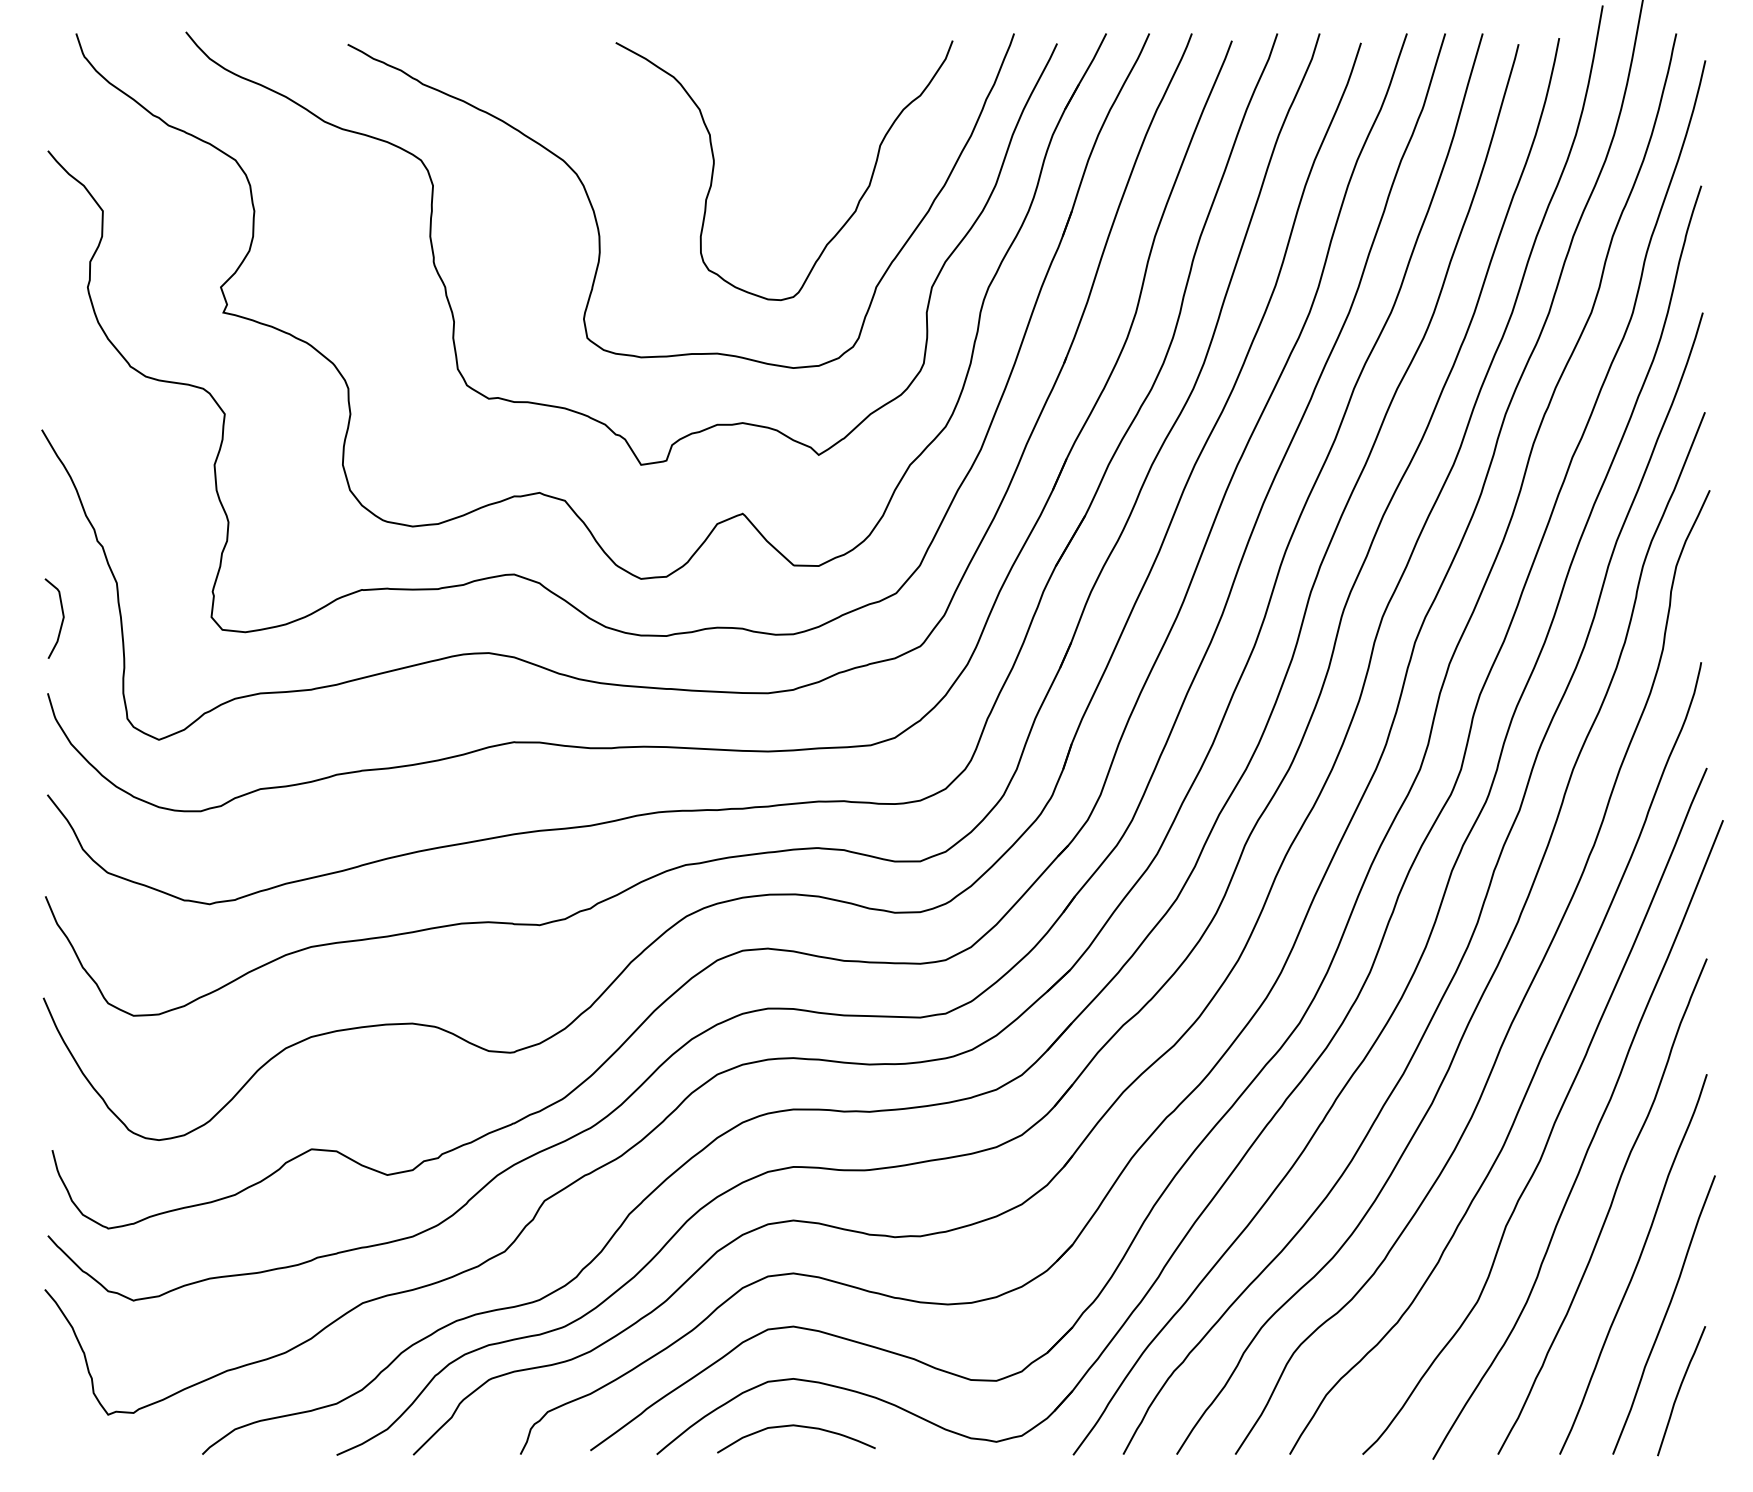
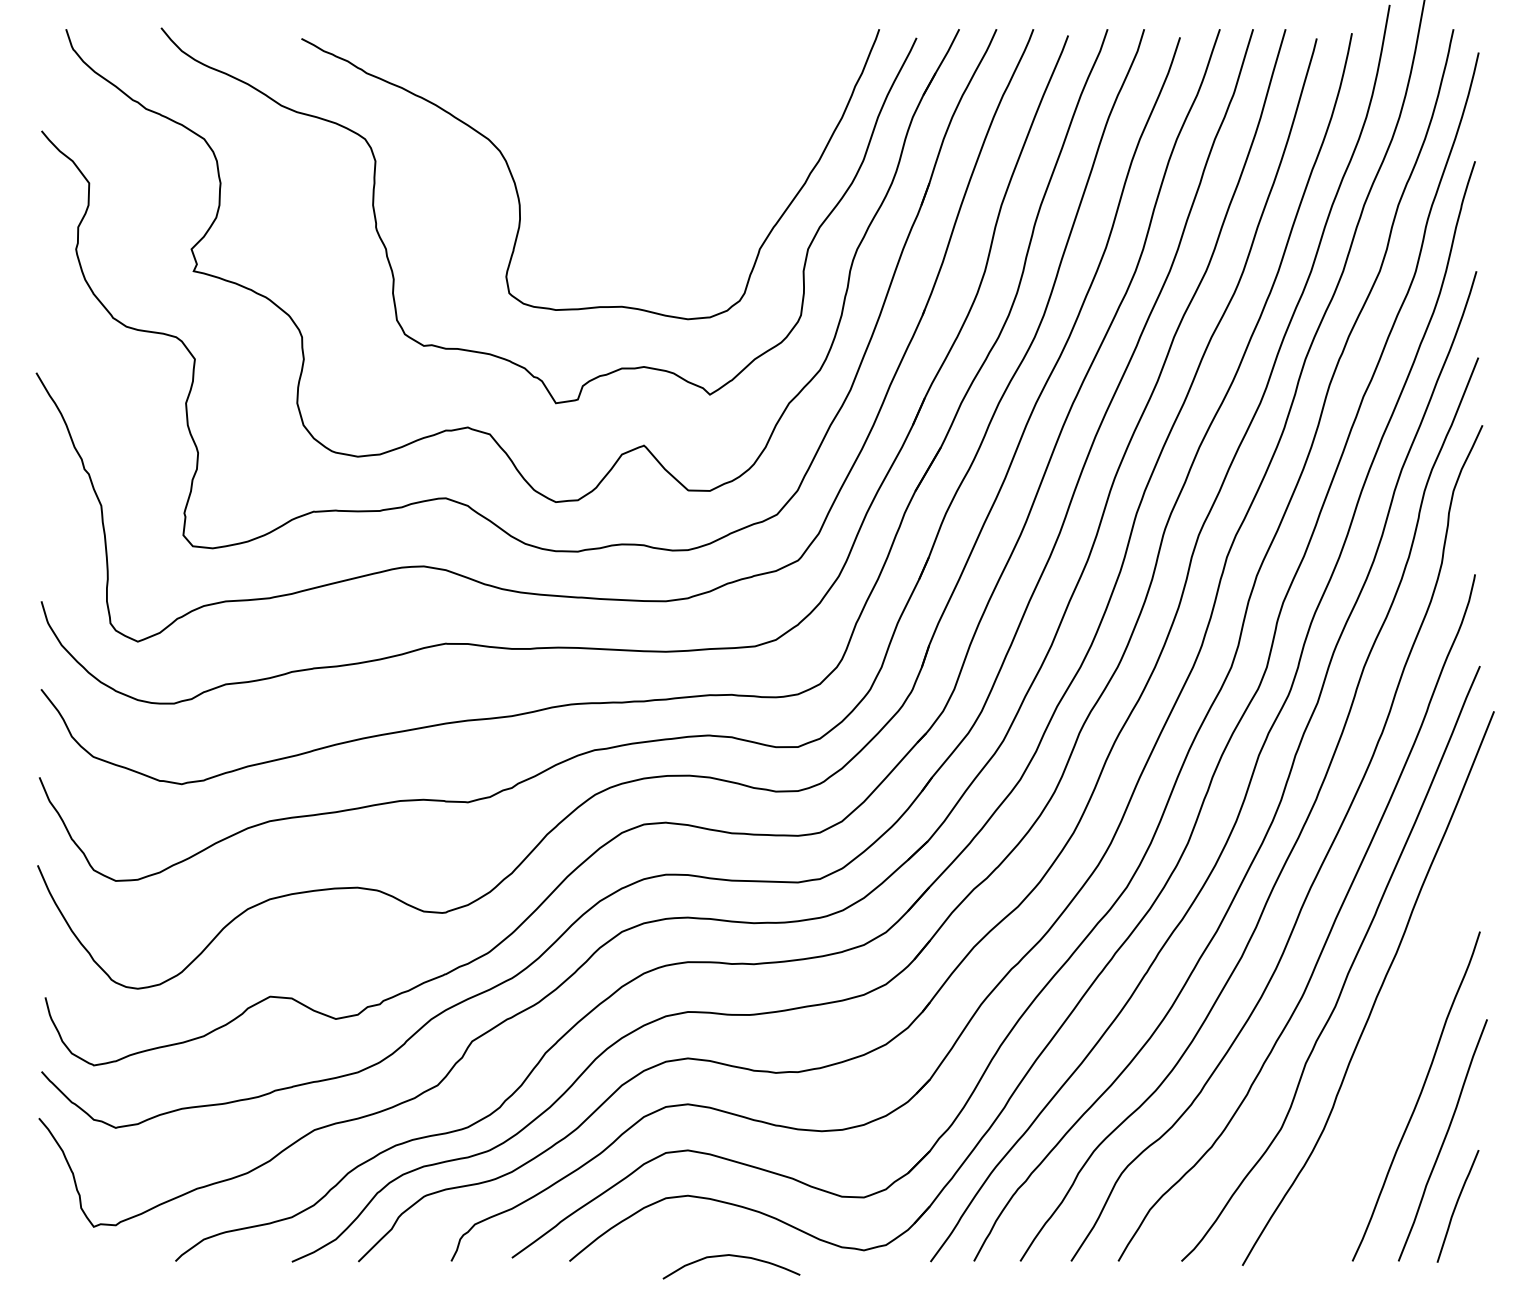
curve: (714, 169) -> (619, 147), removed
curve: (61, 619) -> (53, 537), removed
curve: (1608, 1209) -> (1394, 1048), removed
curve: (796, 1427) -> (731, 1256), moved

